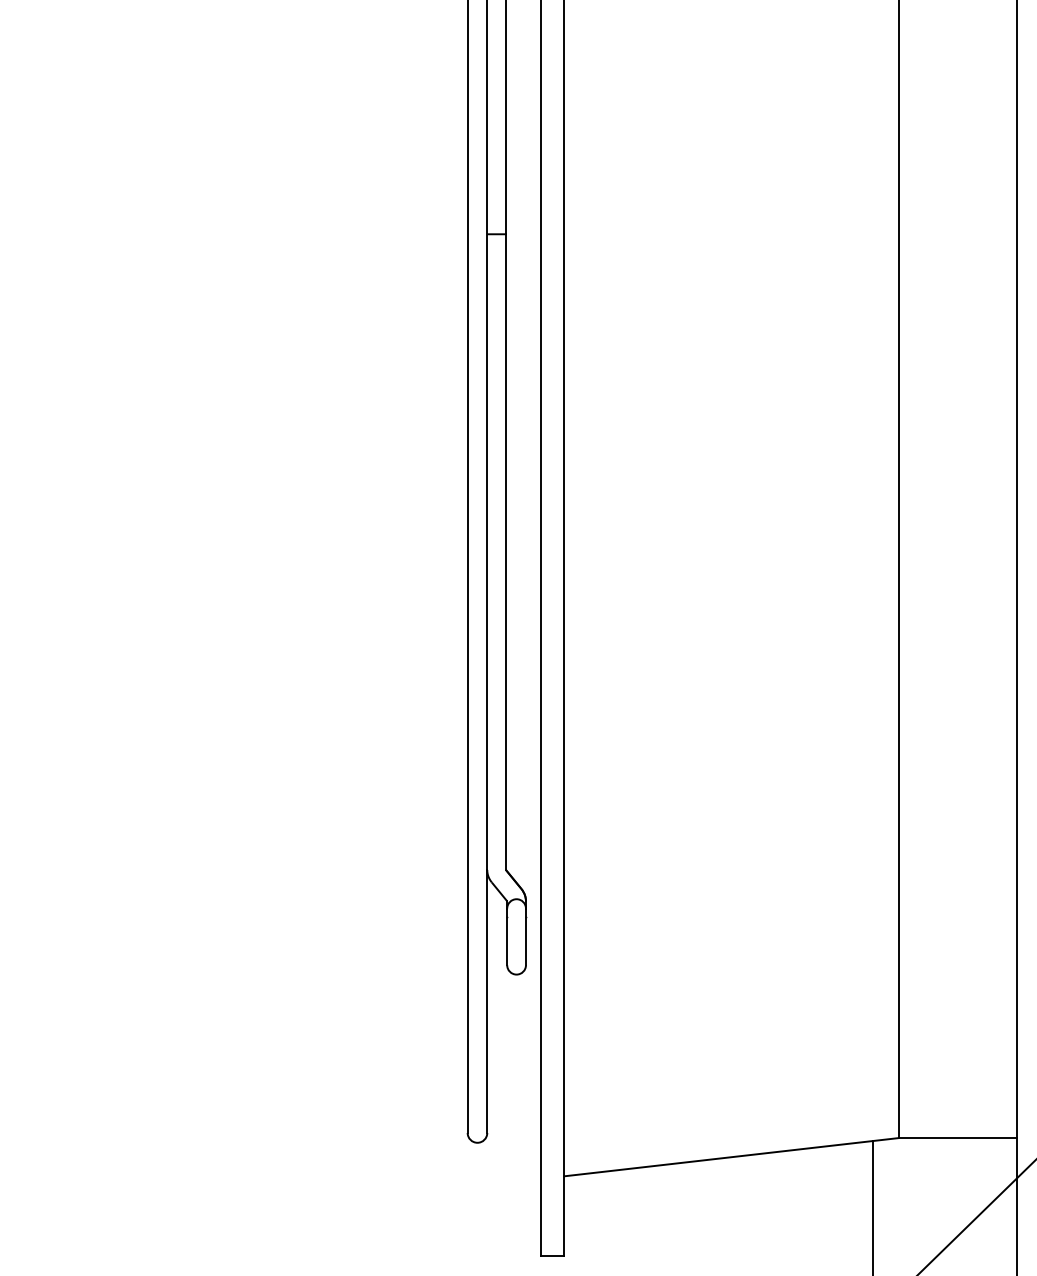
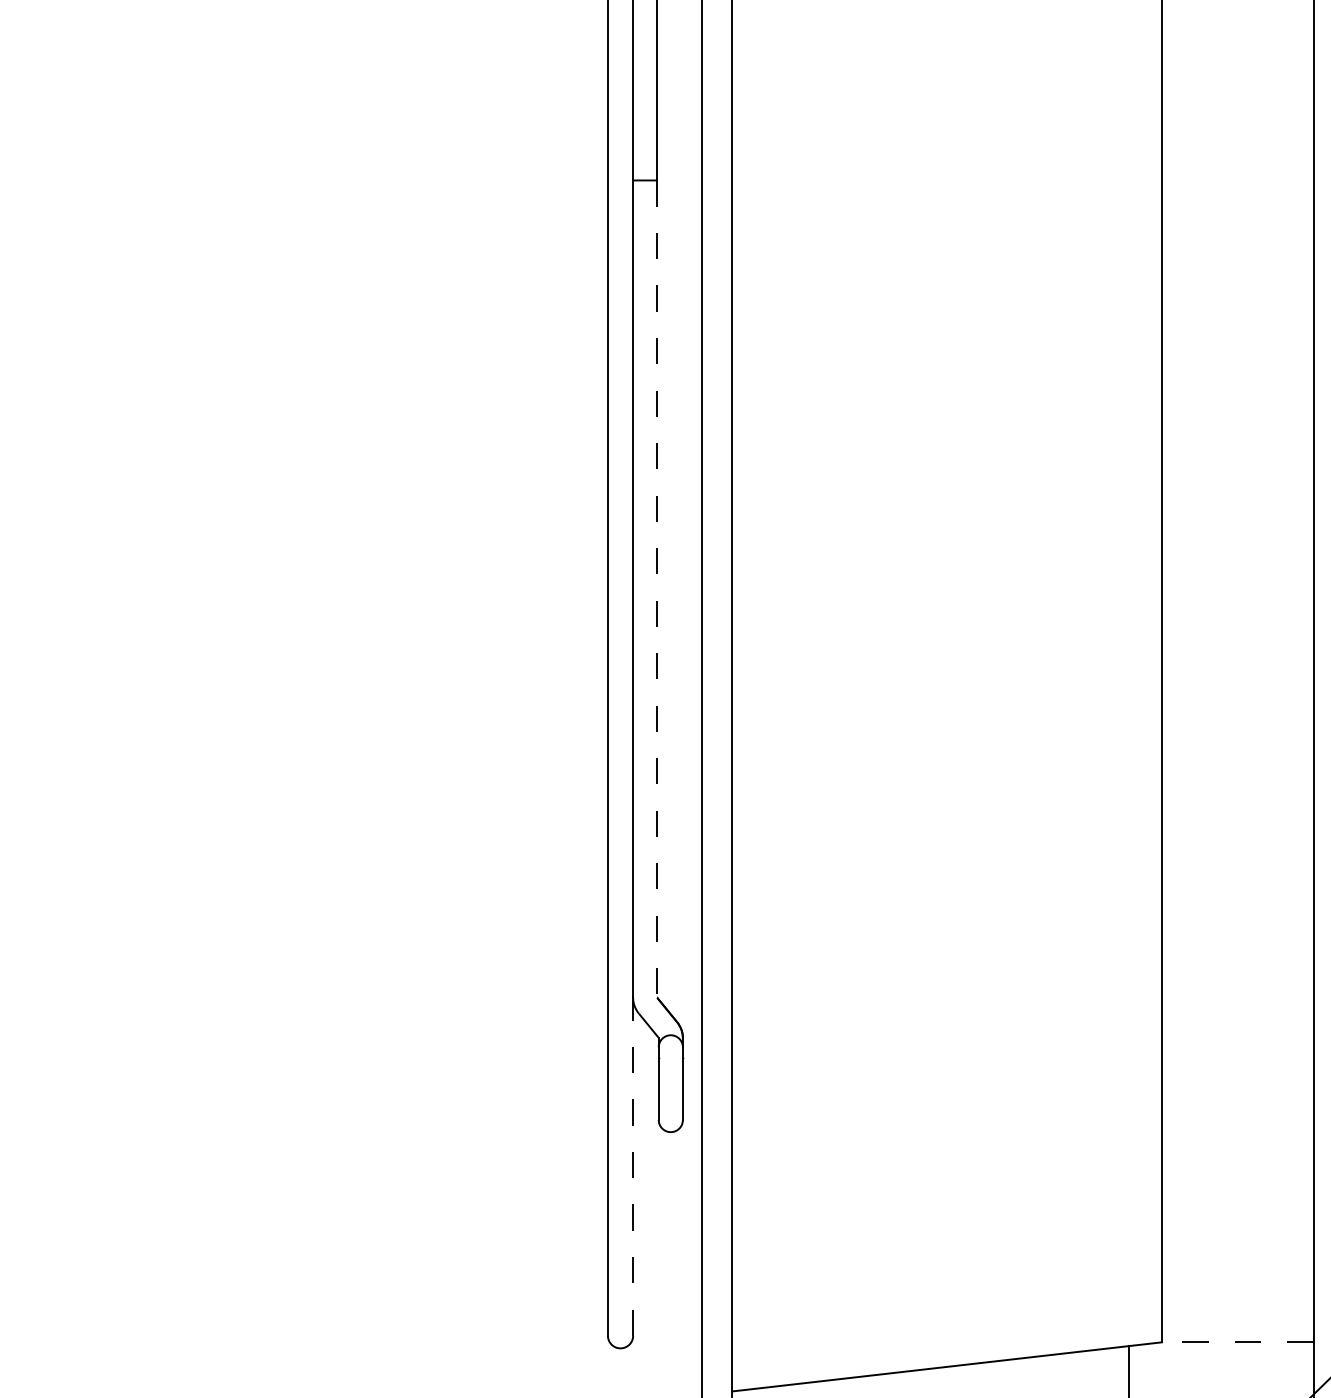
line: (506, 552) -> (657, 589), solid -> dashed
line: (487, 1001) -> (633, 1166), solid -> dashed
line: (957, 1138) -> (1237, 1342), solid -> dashed

